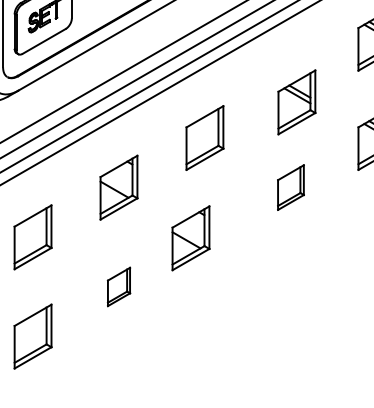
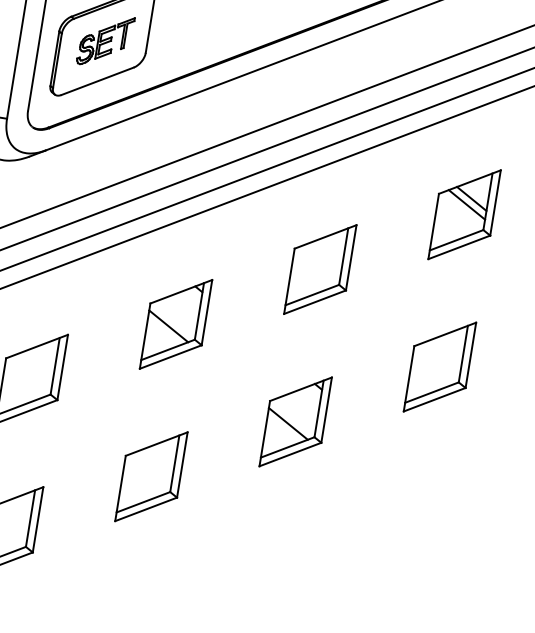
part: (296, 102) -> (463, 214), moved
part: (290, 187) -> (439, 366), size x1.43
part: (190, 238) -> (294, 422), moved
part: (118, 286) -> (150, 475), size x1.67

